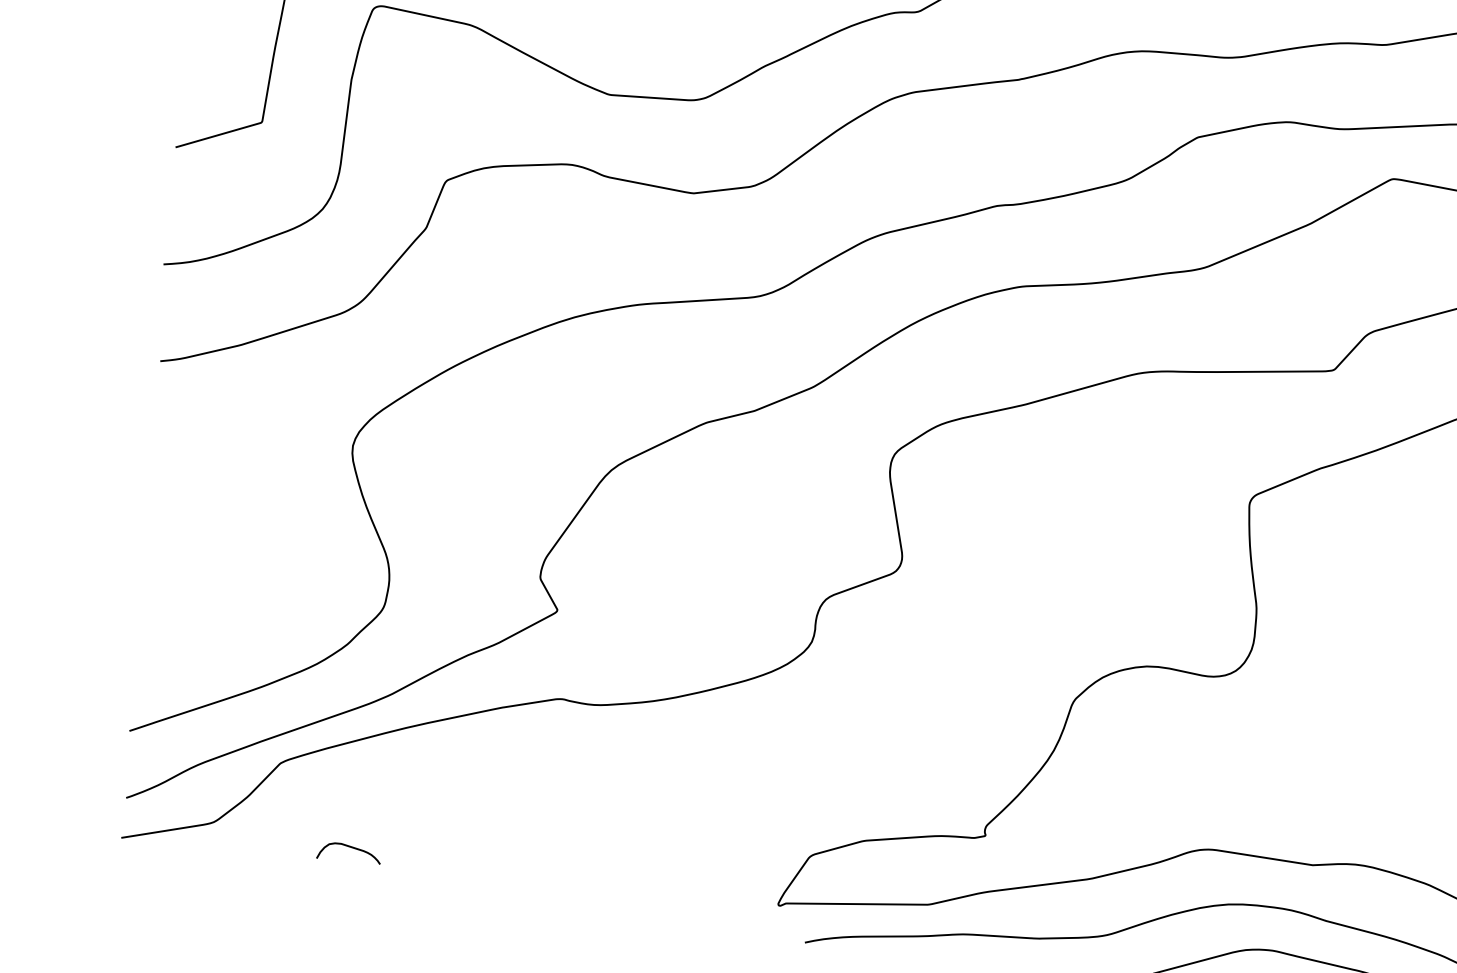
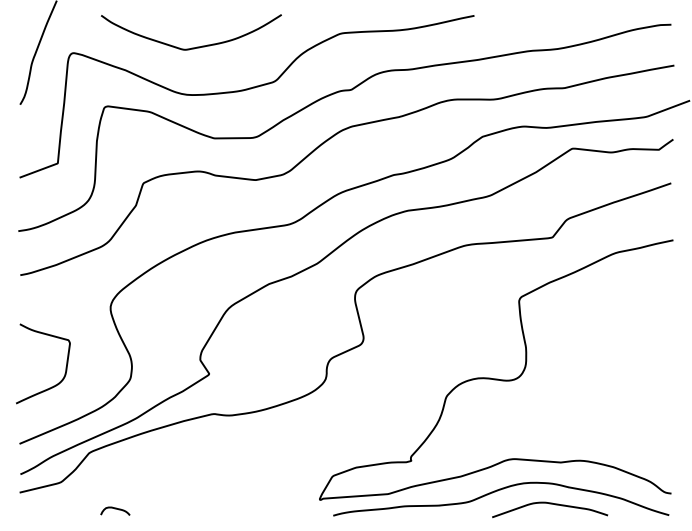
curve: (243, 571) -> (65, 367), added
curve: (349, 848) -> (115, 509), moved

